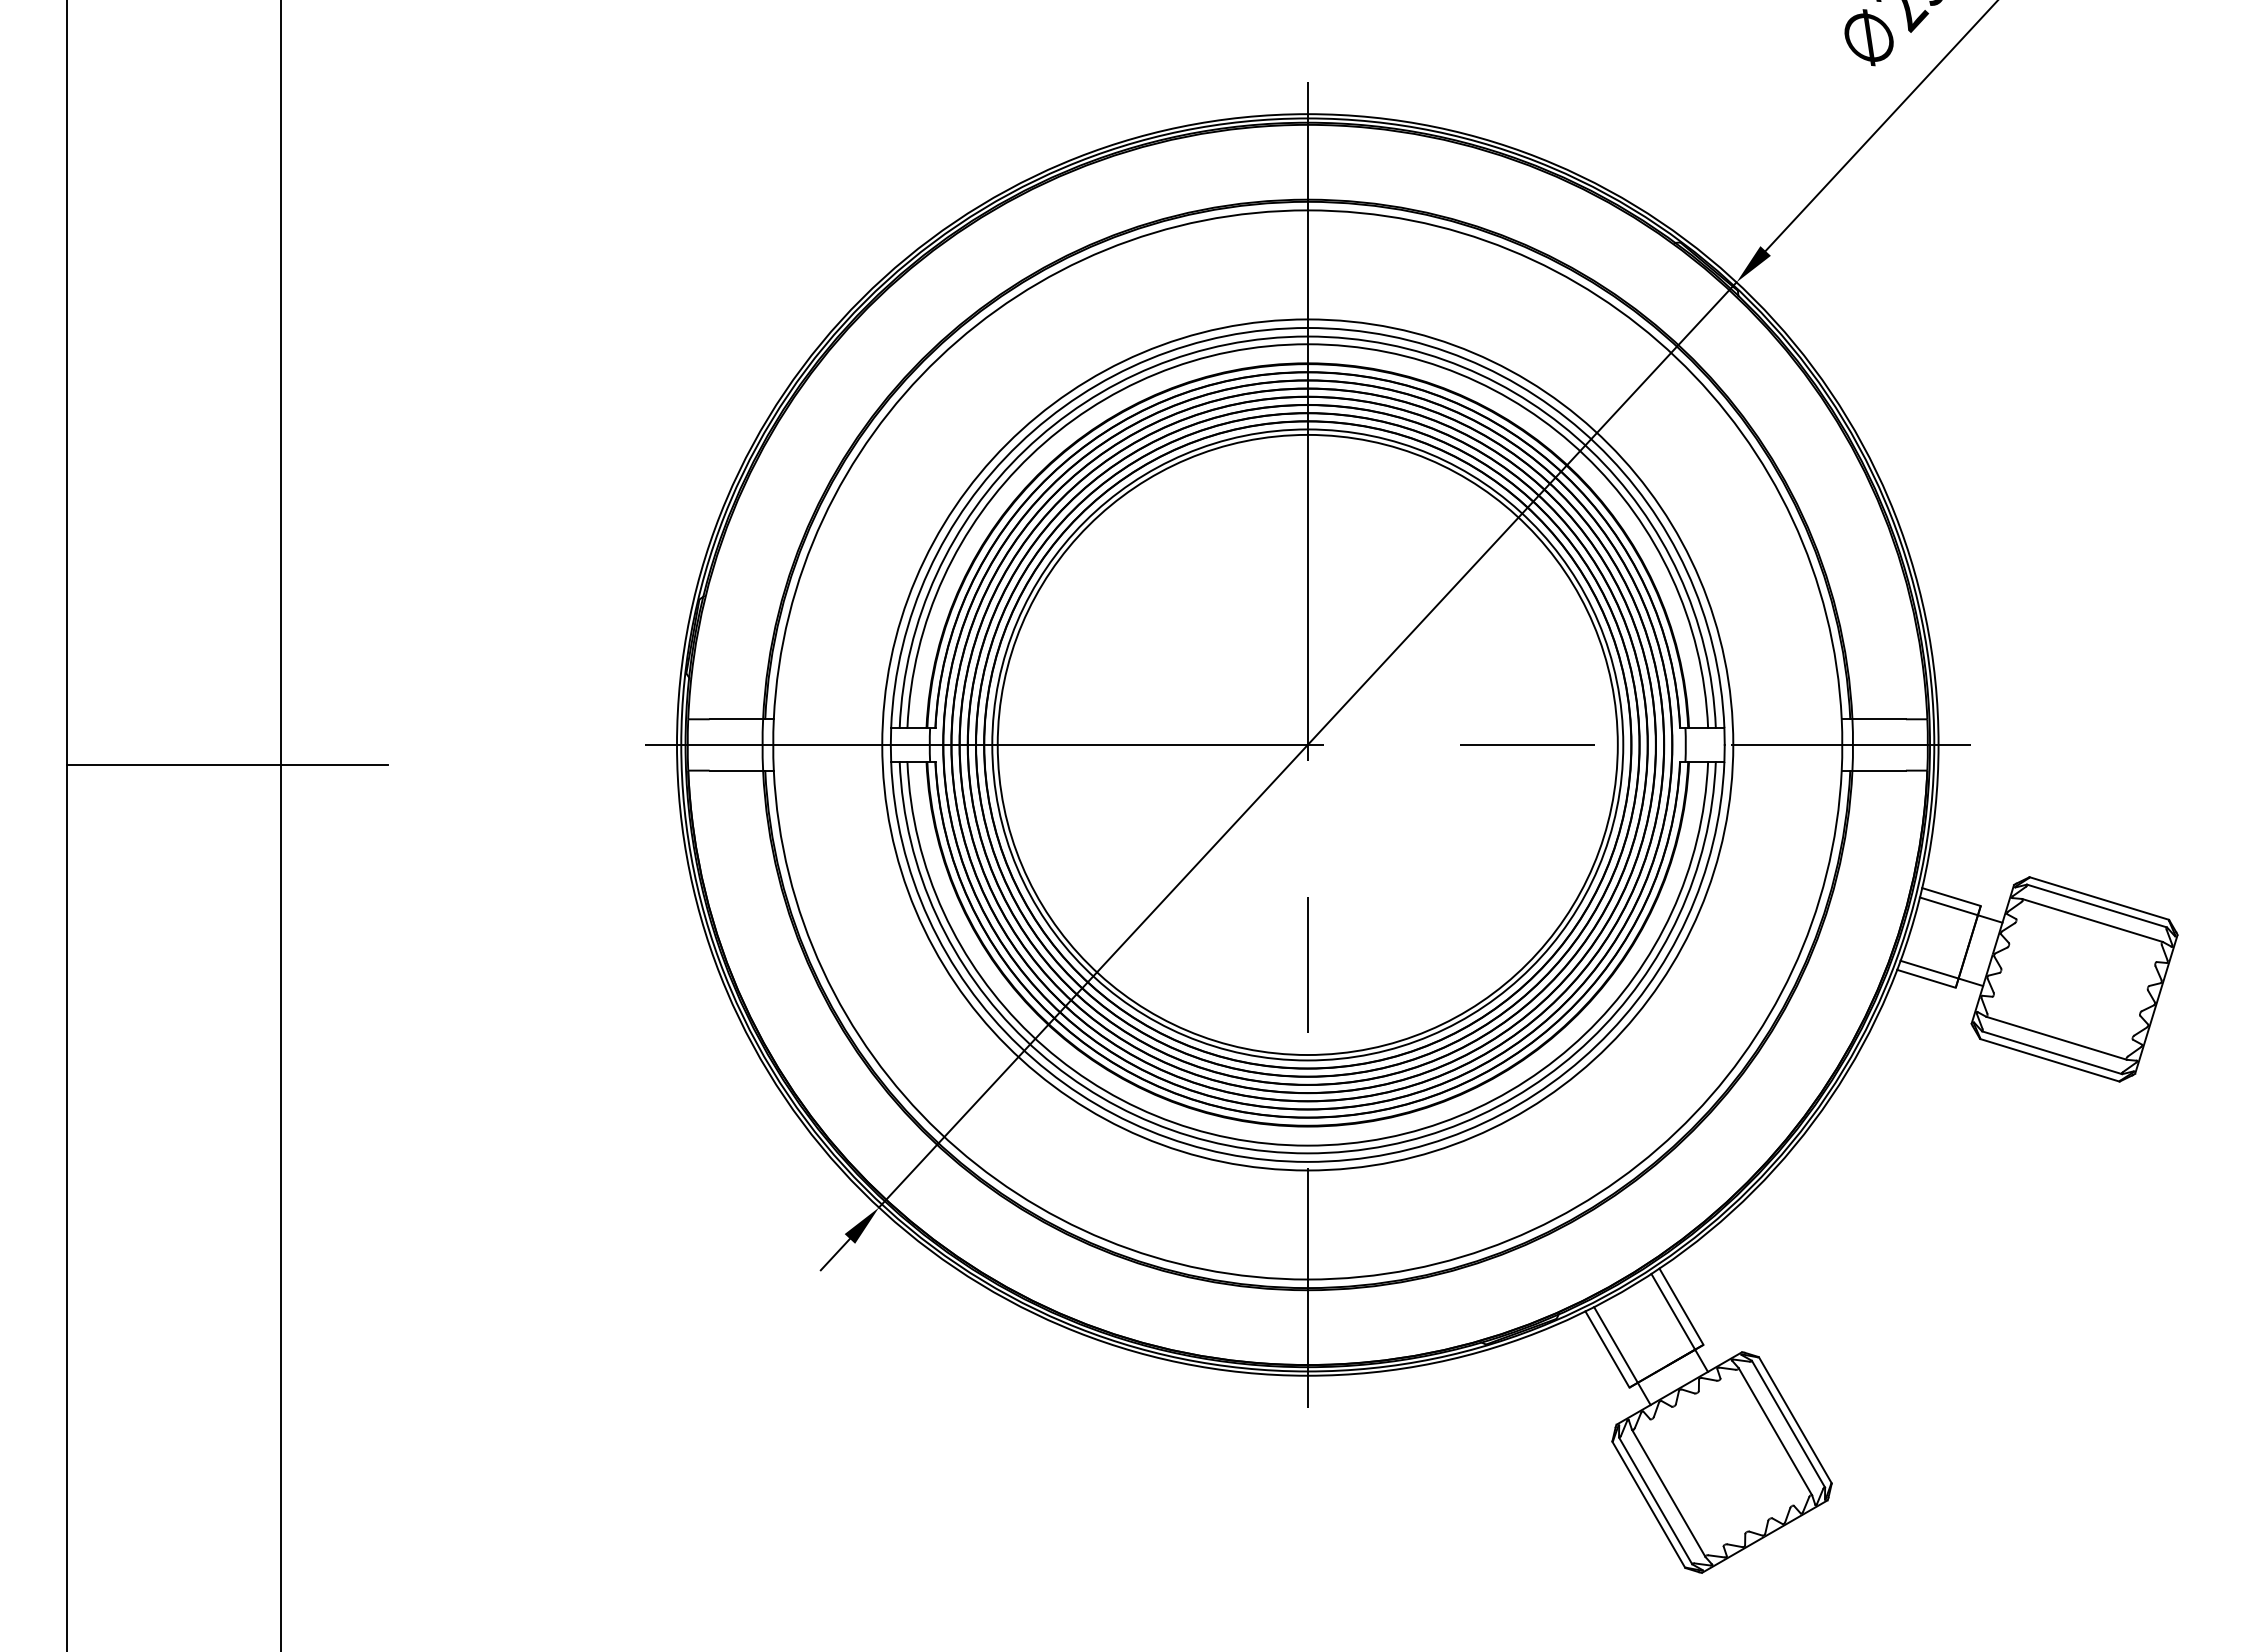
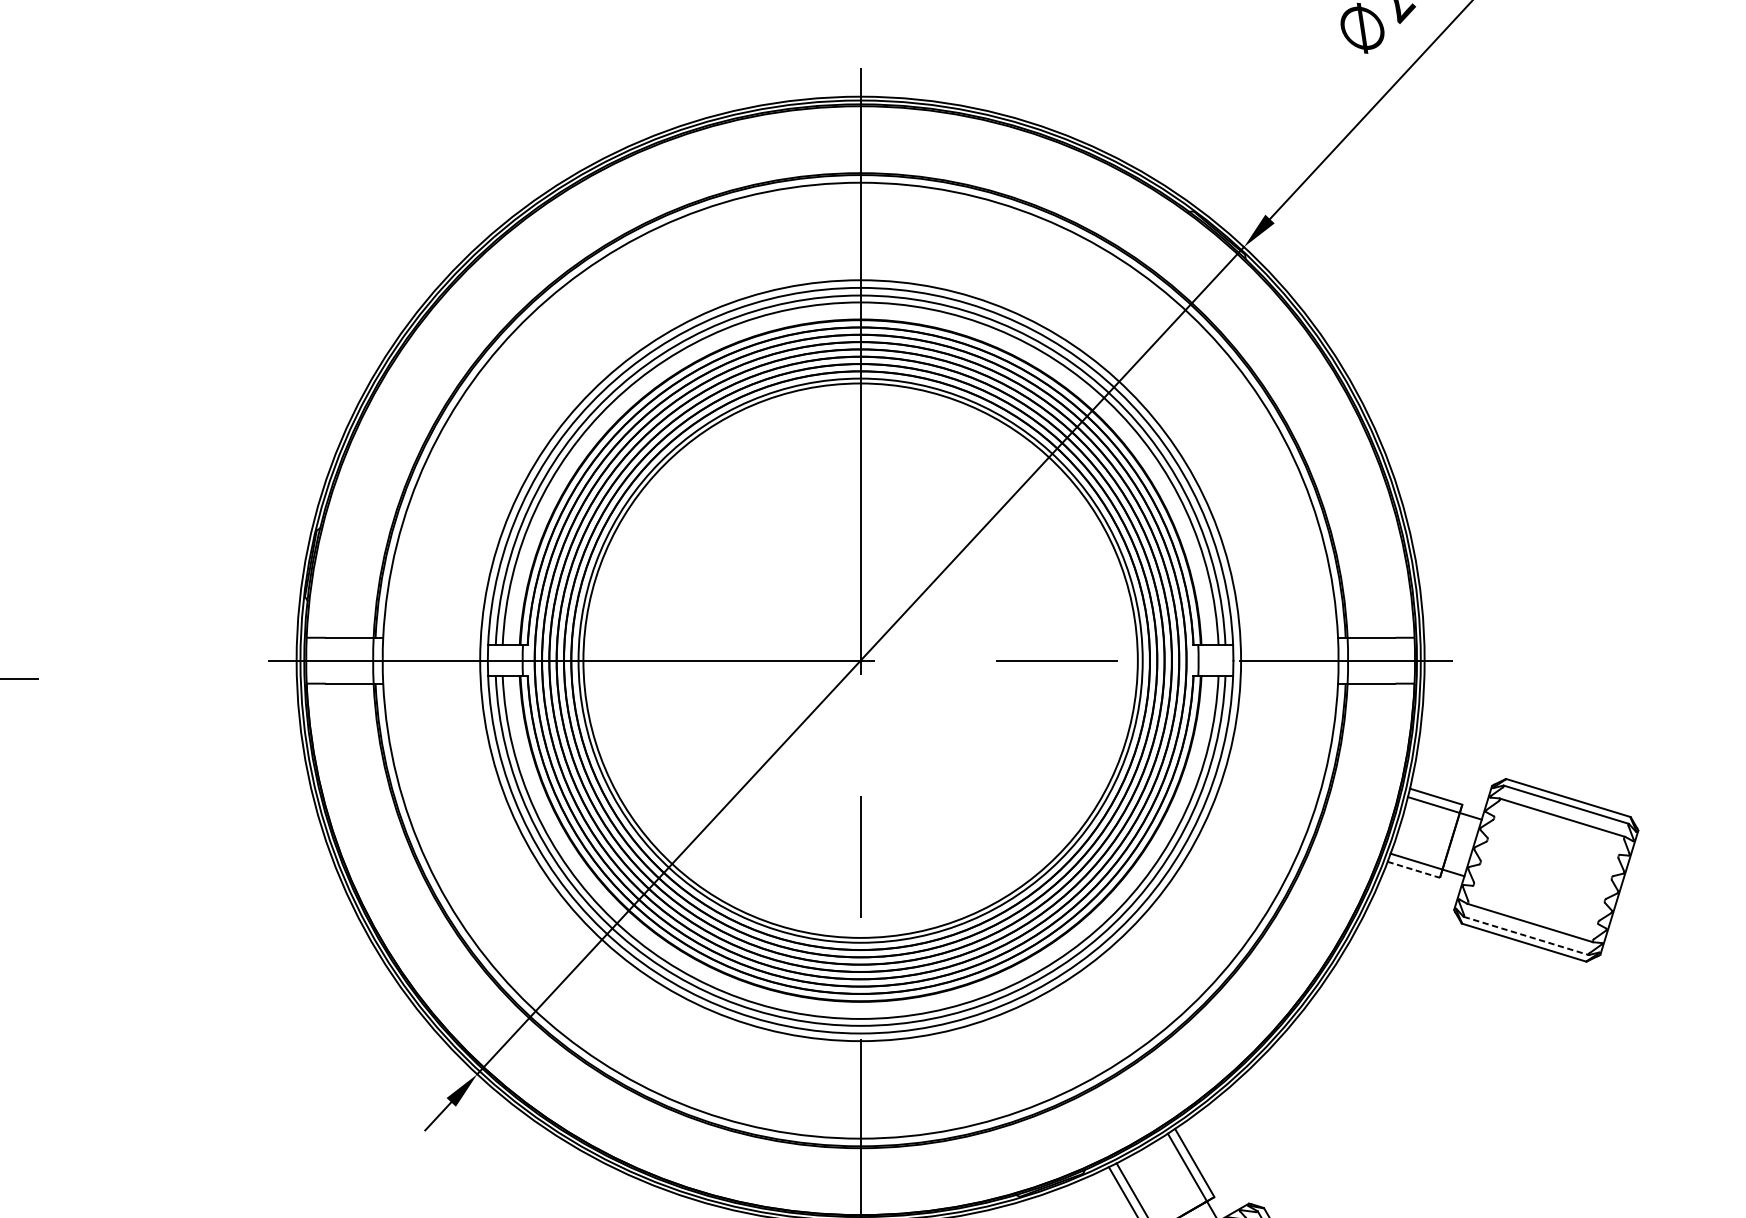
line: (1926, 978) -> (1413, 869), solid -> dashed
line: (2052, 1052) -> (1526, 935), solid -> dashed

